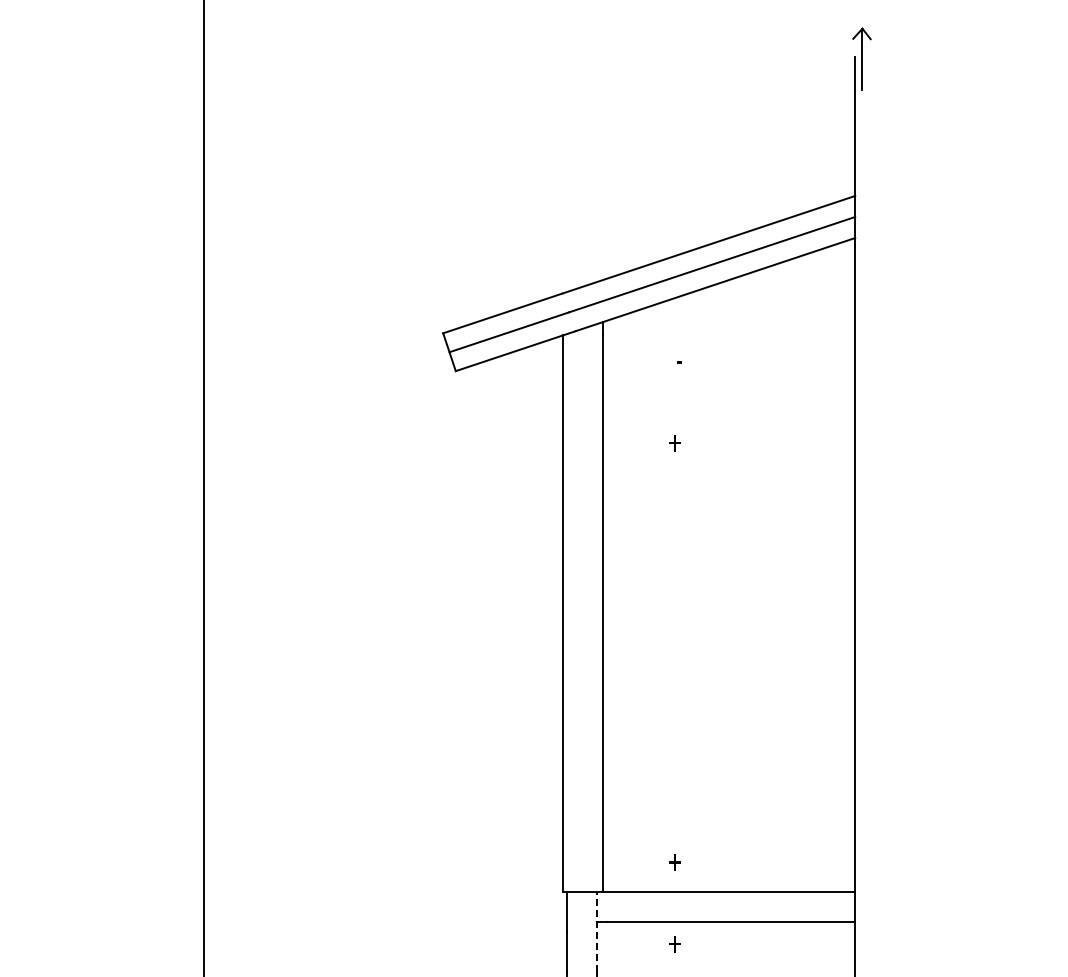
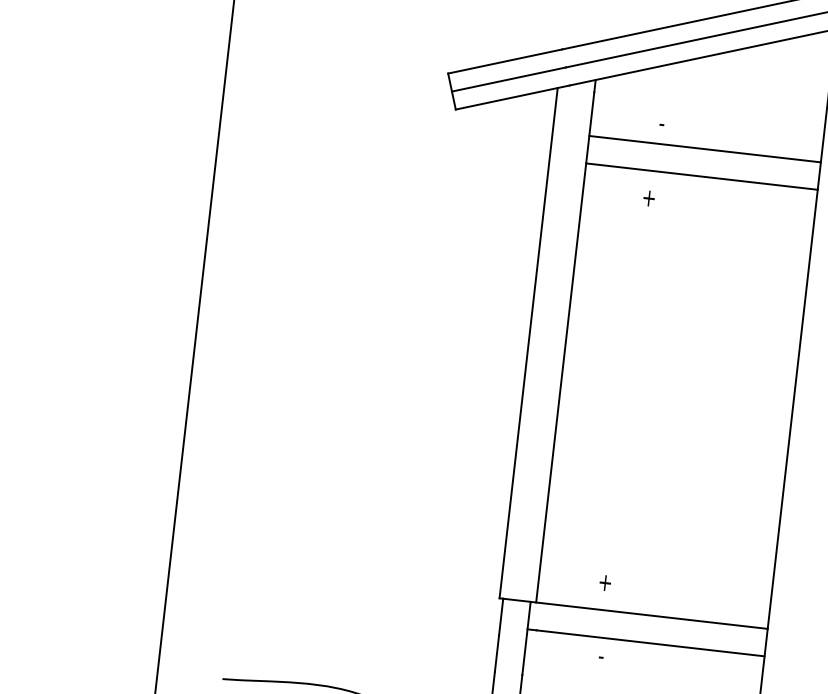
line: (728, 383) -> (704, 149), added
line: (728, 413) -> (701, 176), added
line: (596, 931) -> (526, 638), dashed -> solid
text: (675, 944) -> (597, 658), + -> -

